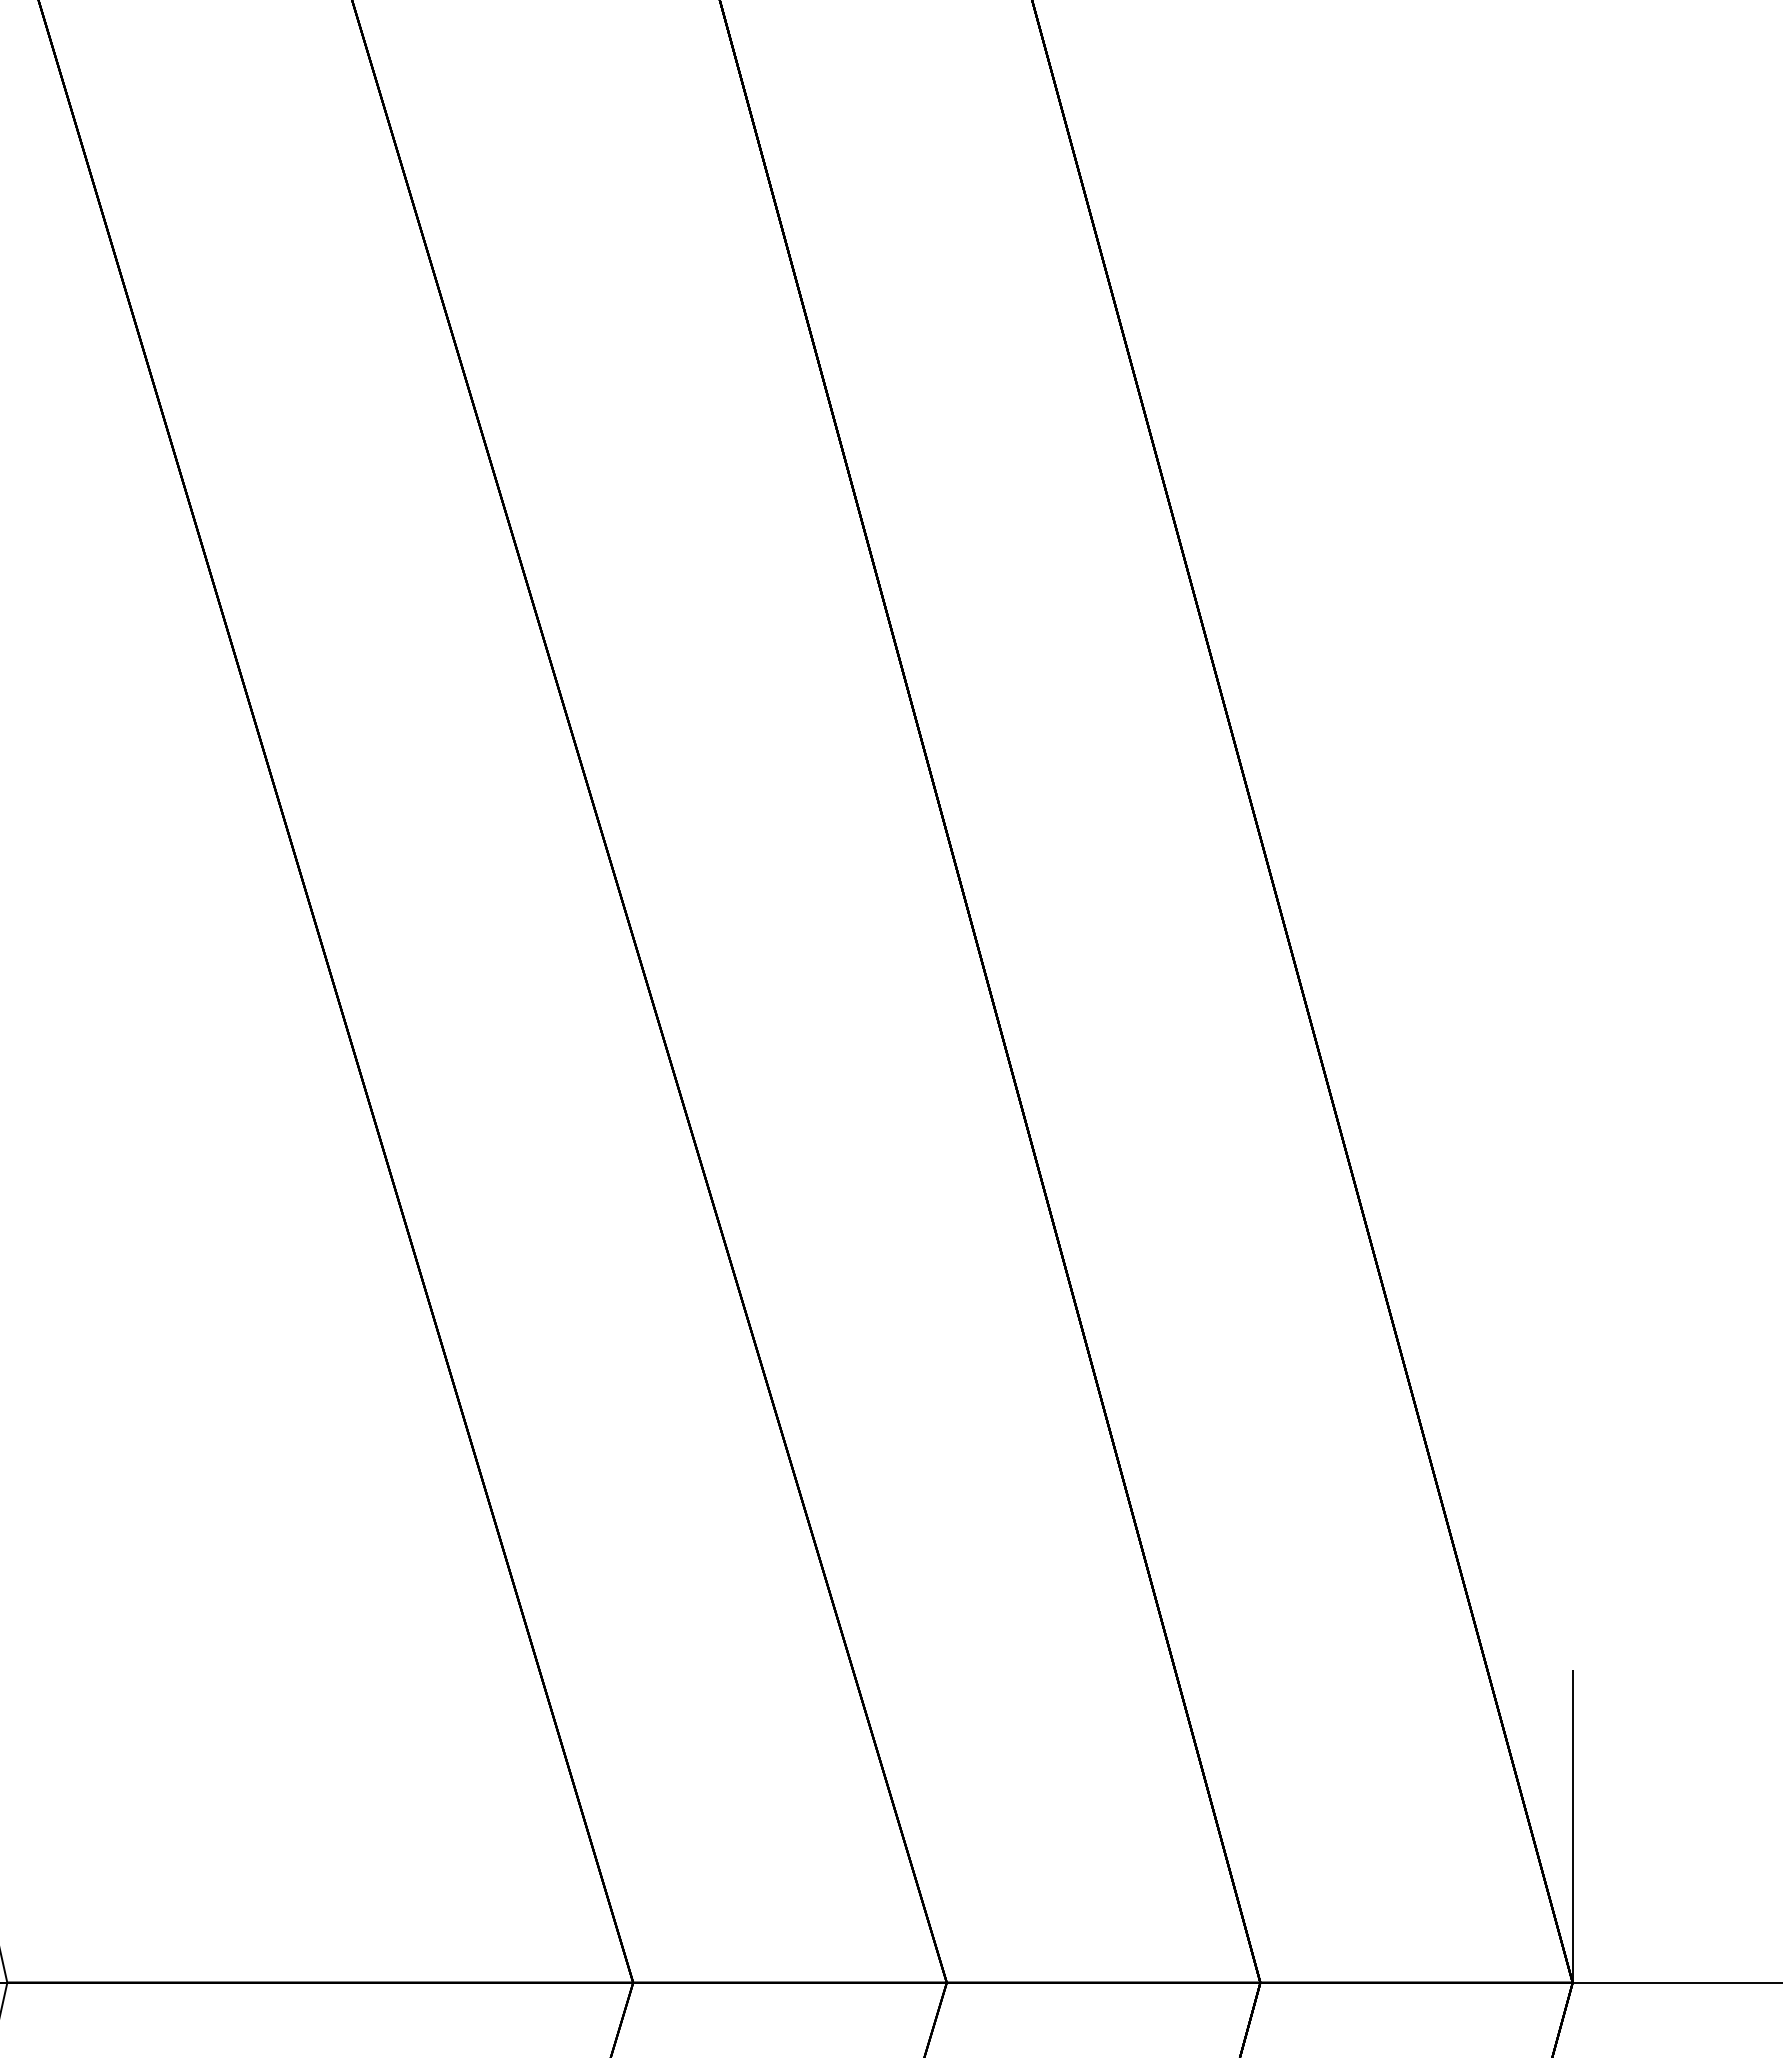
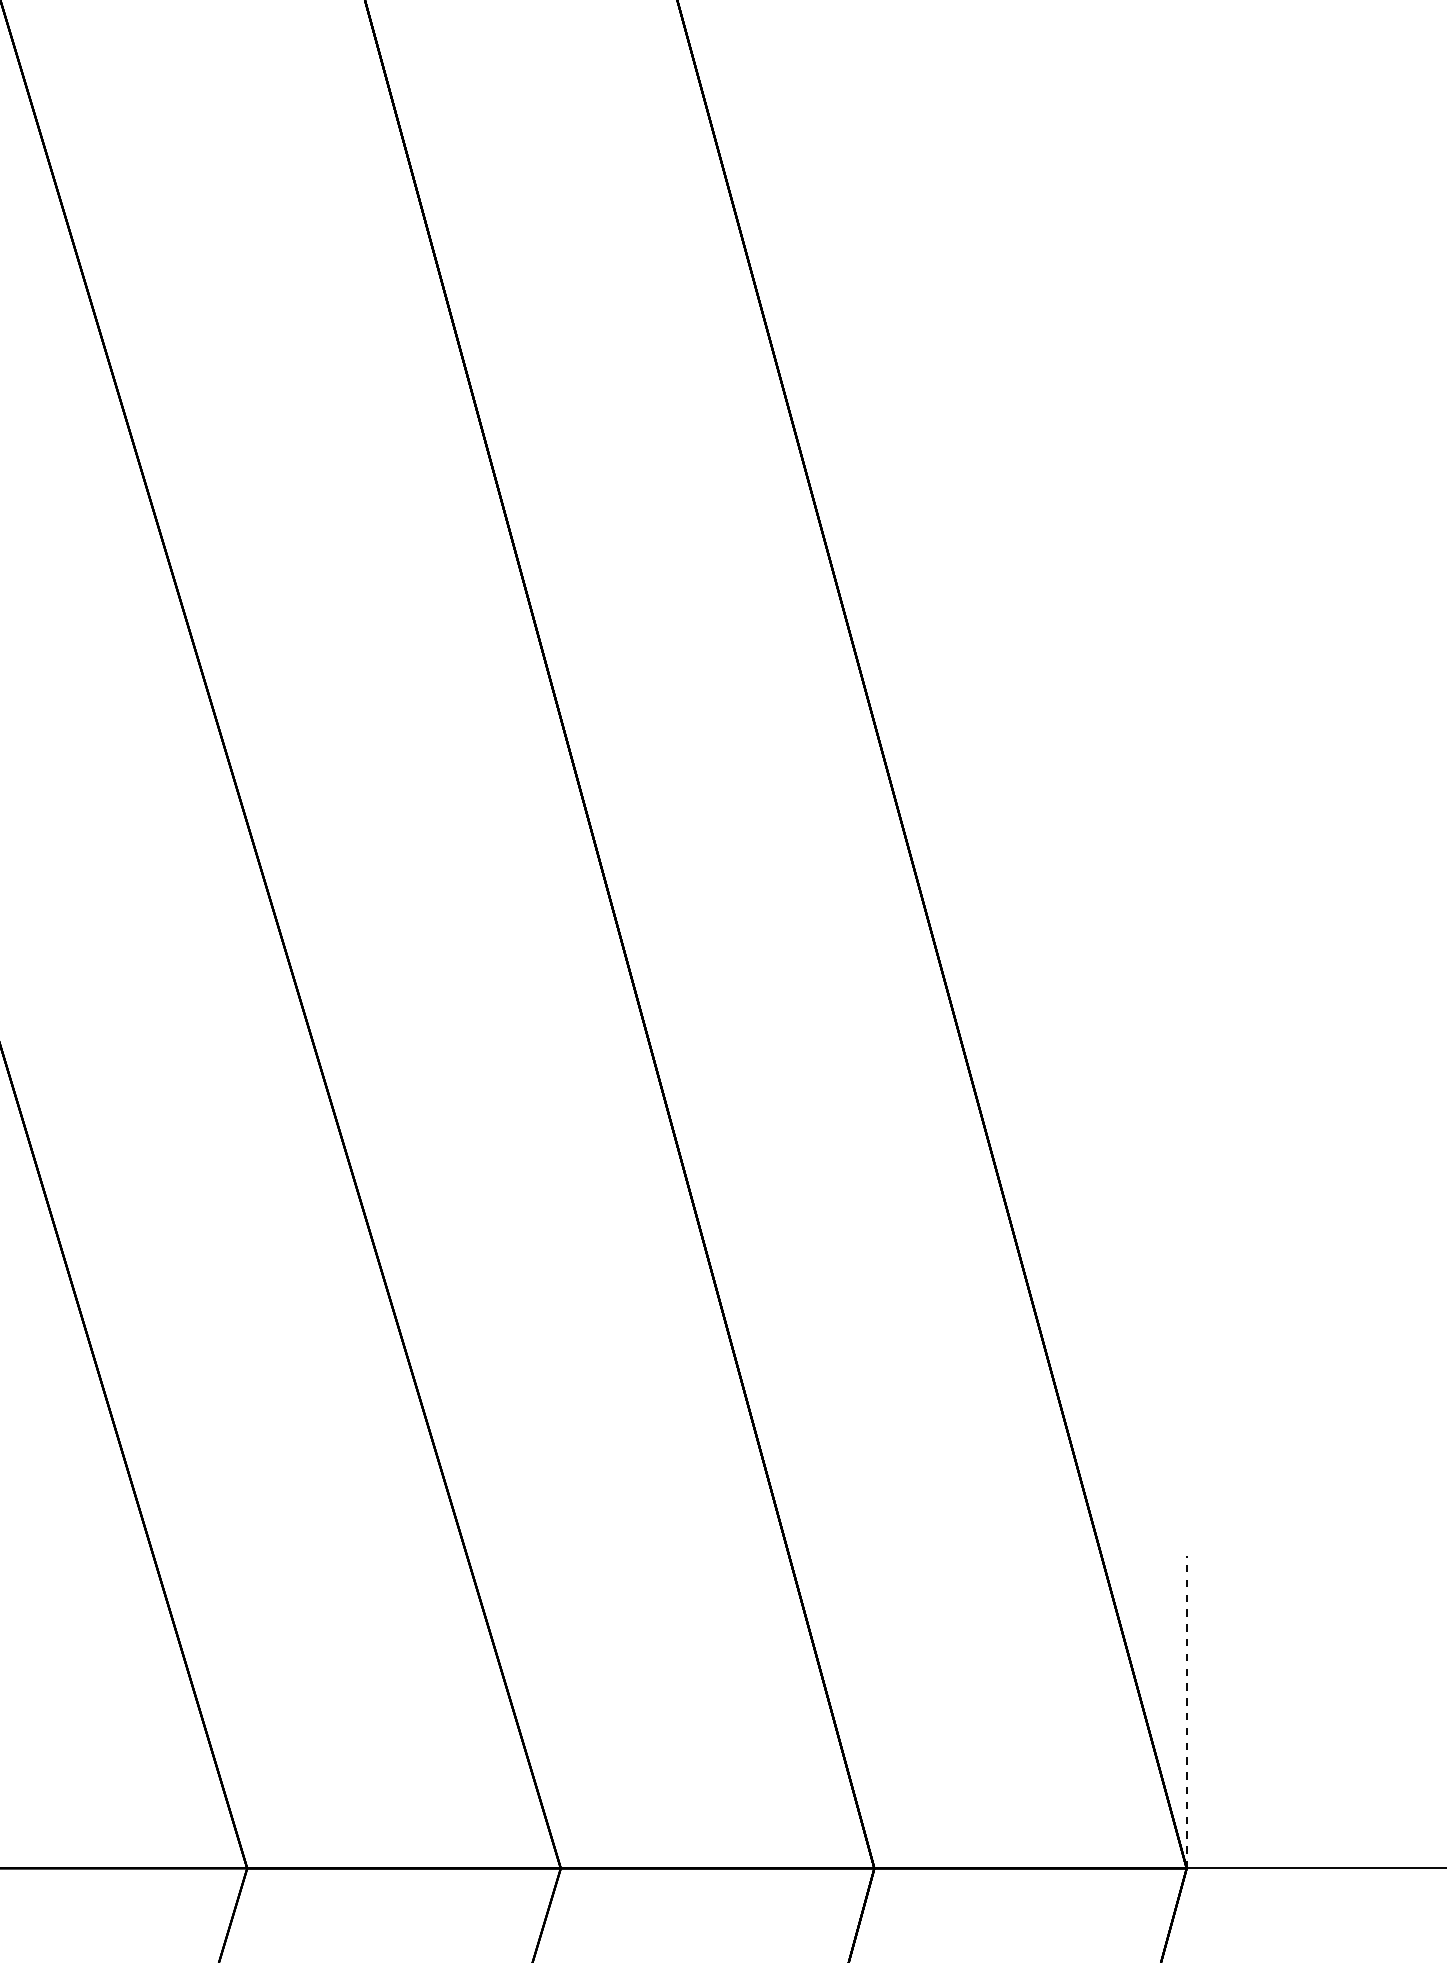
line: (1572, 1826) -> (1186, 1712), solid -> dashed

